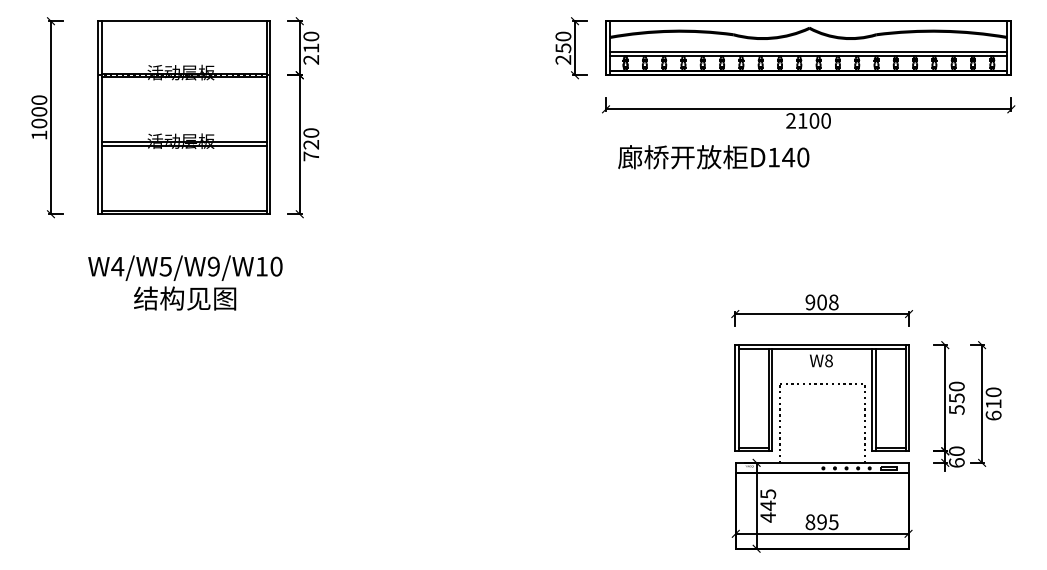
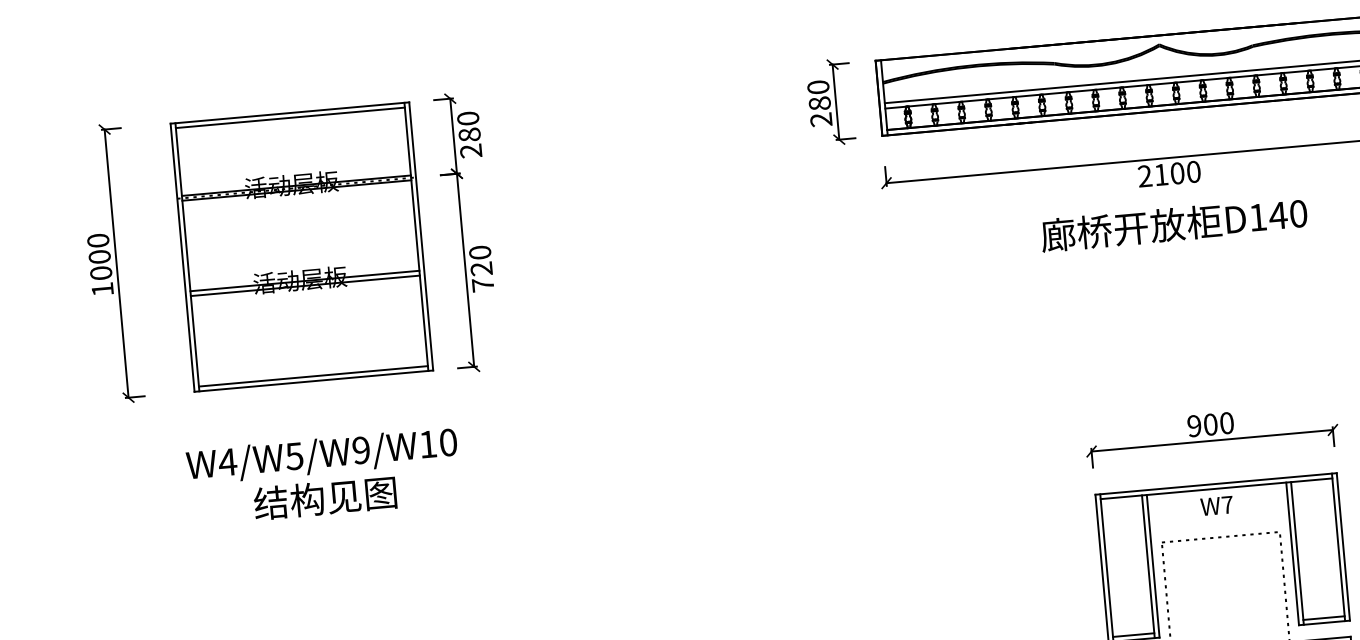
line: (183, 24) -> (289, 117), added
text: (311, 47) -> (469, 133), 210 -> 280
text: (563, 48) -> (820, 103), 250 -> 280
text: (713, 157) -> (1173, 224), moved
text: (833, 302) -> (1226, 423), 908 -> 900
text: (828, 360) -> (1226, 504), W8 -> W7

